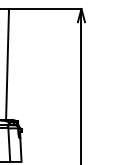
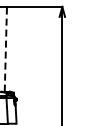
line: (7, 63) -> (5, 48), solid -> dashed

